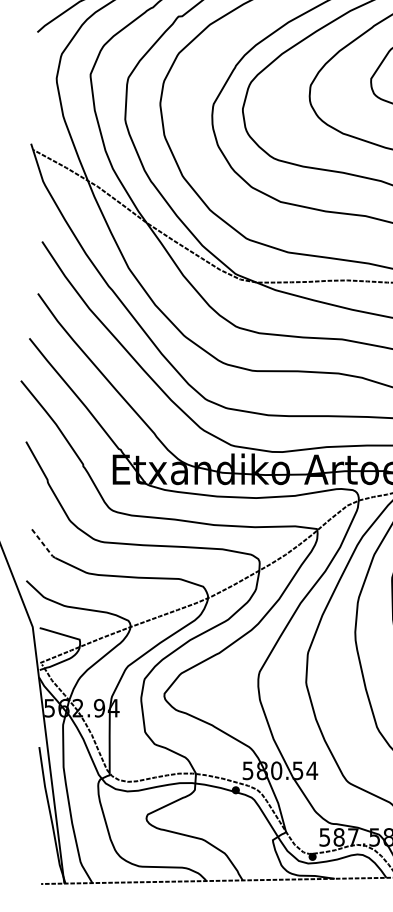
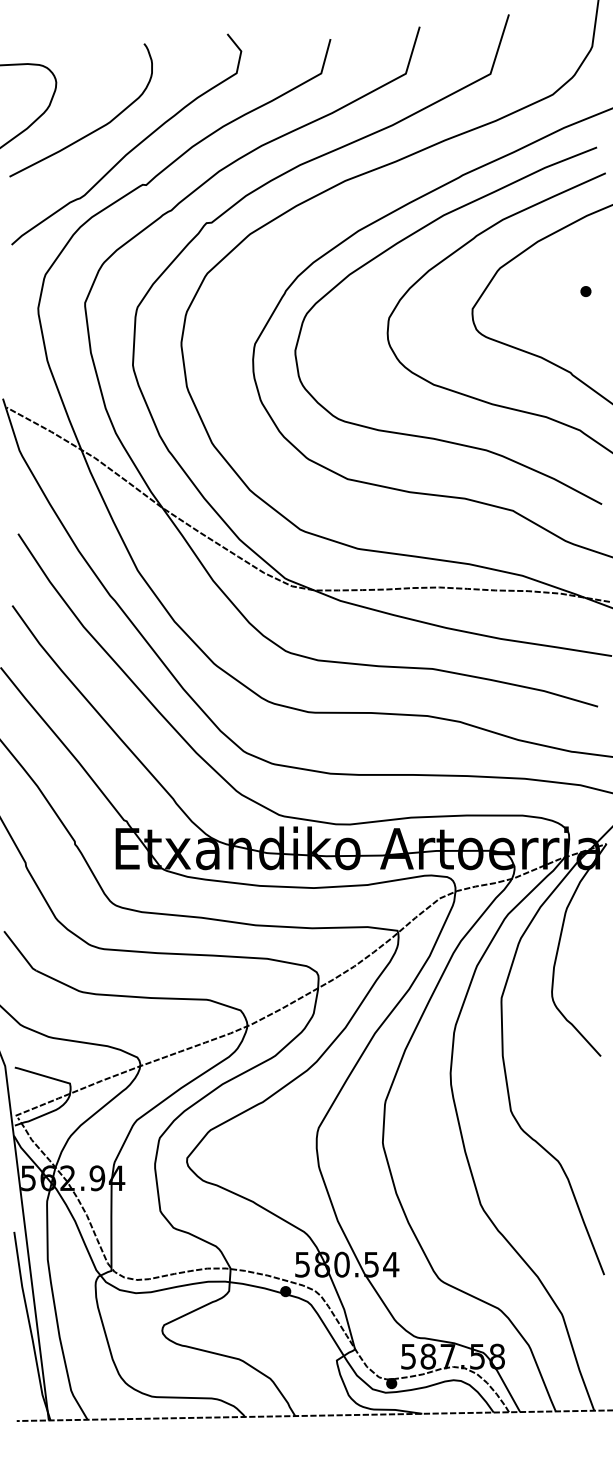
line: (43, 544) -> (20, 952), dashed -> solid

